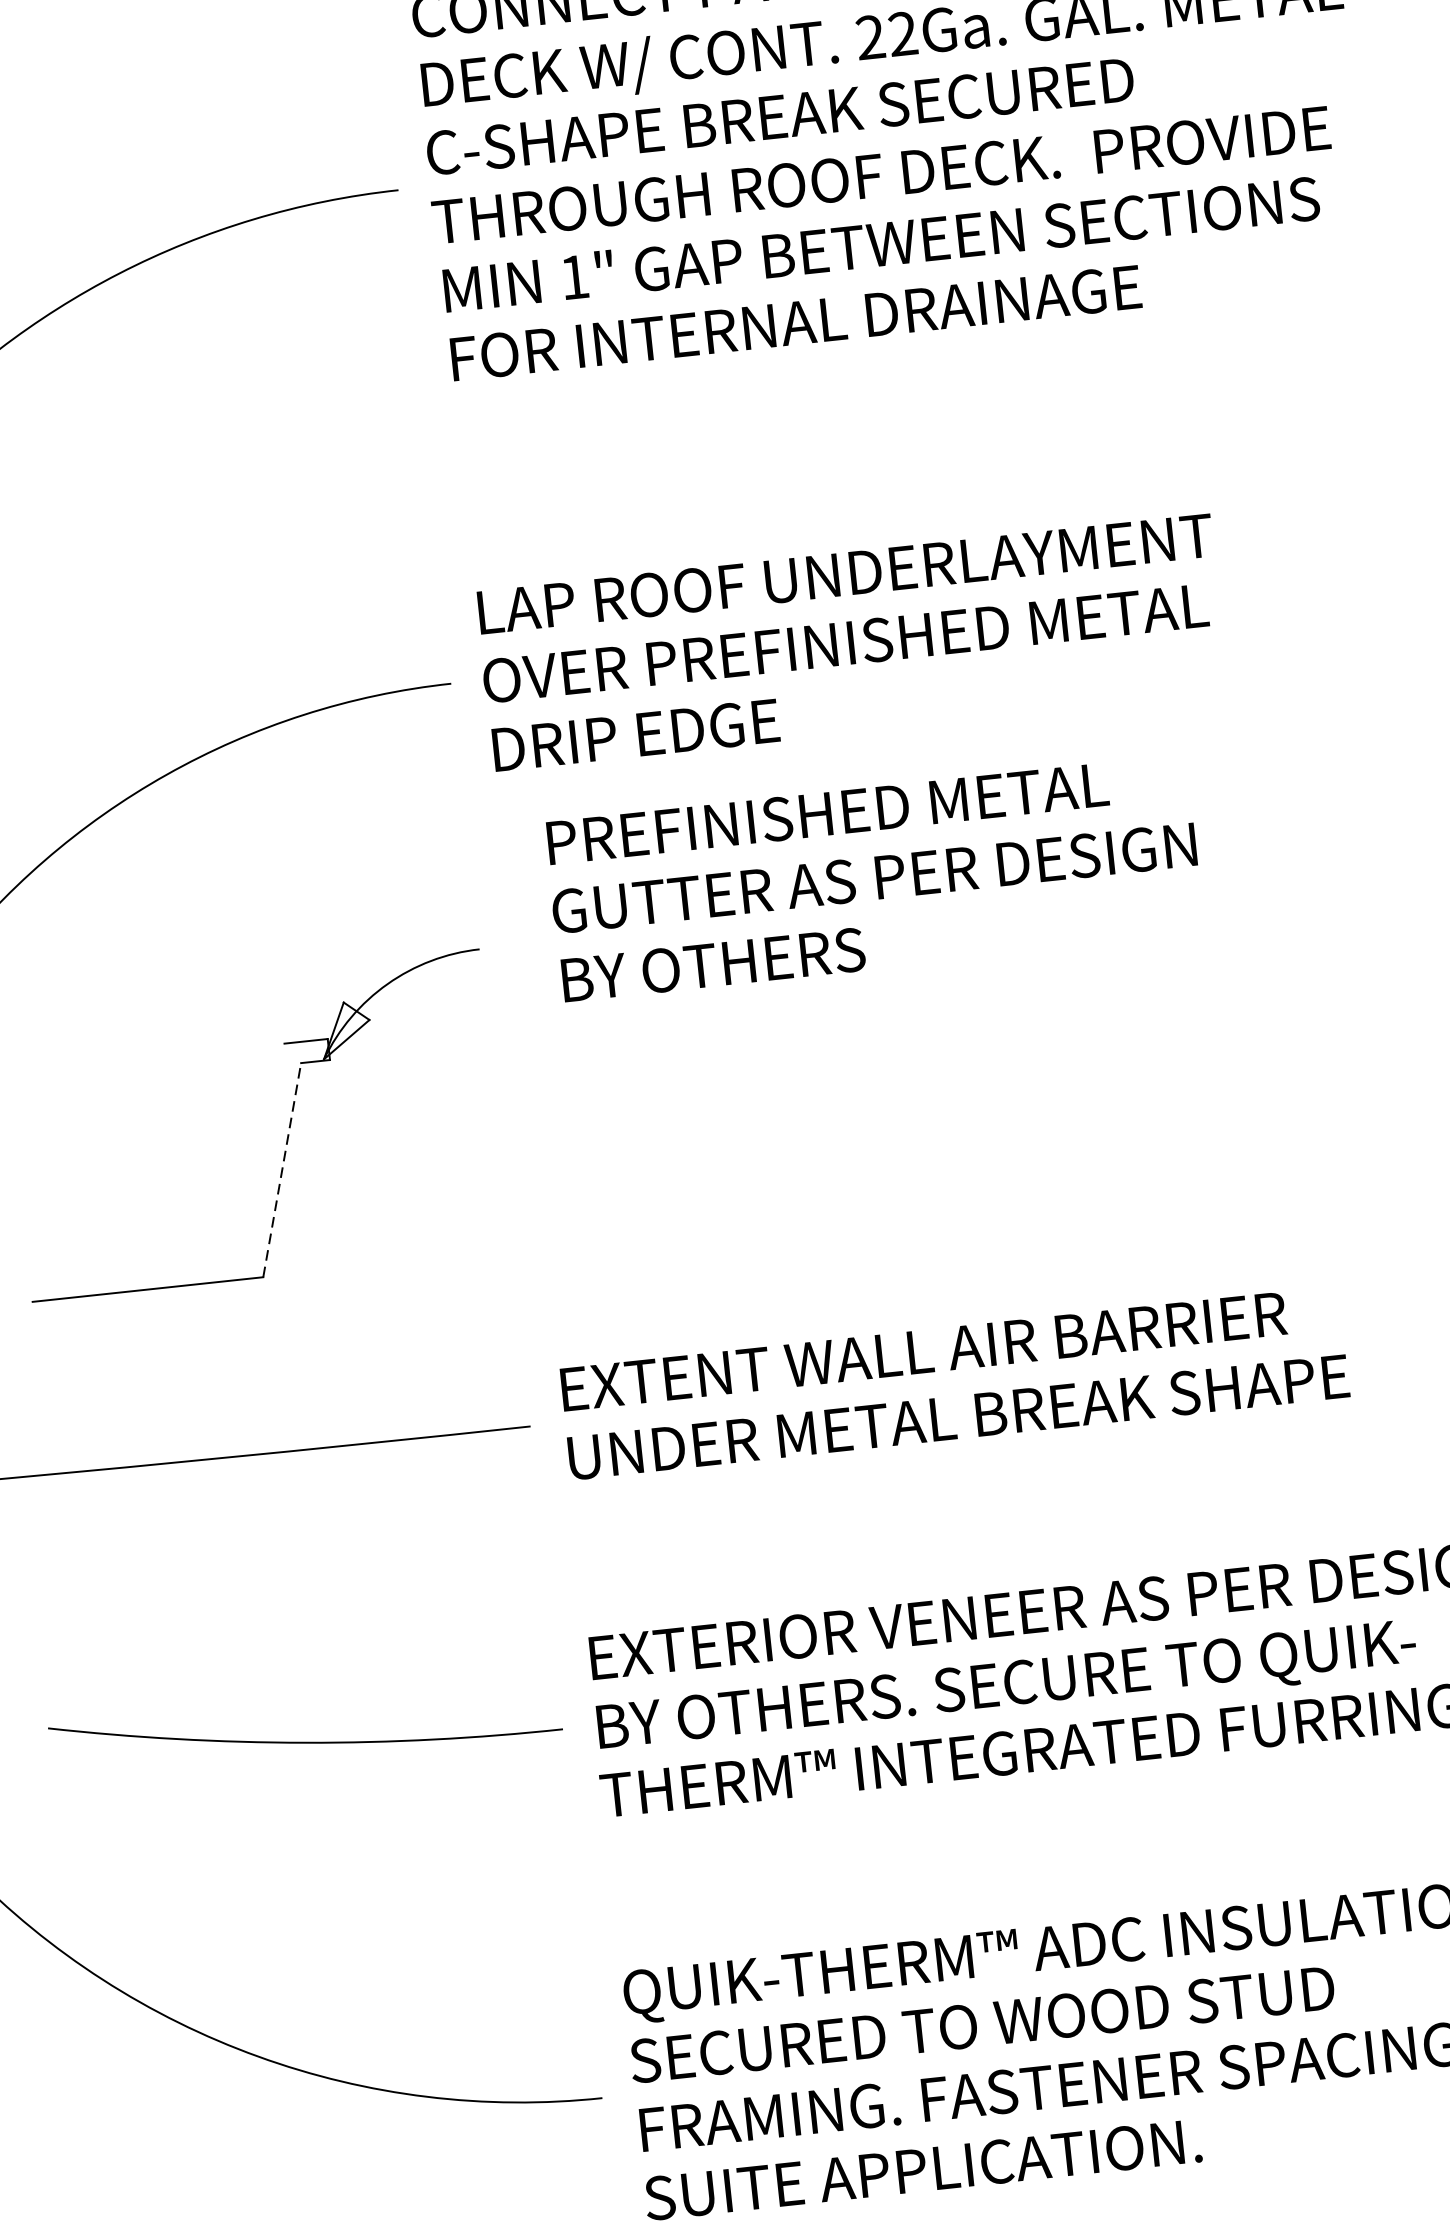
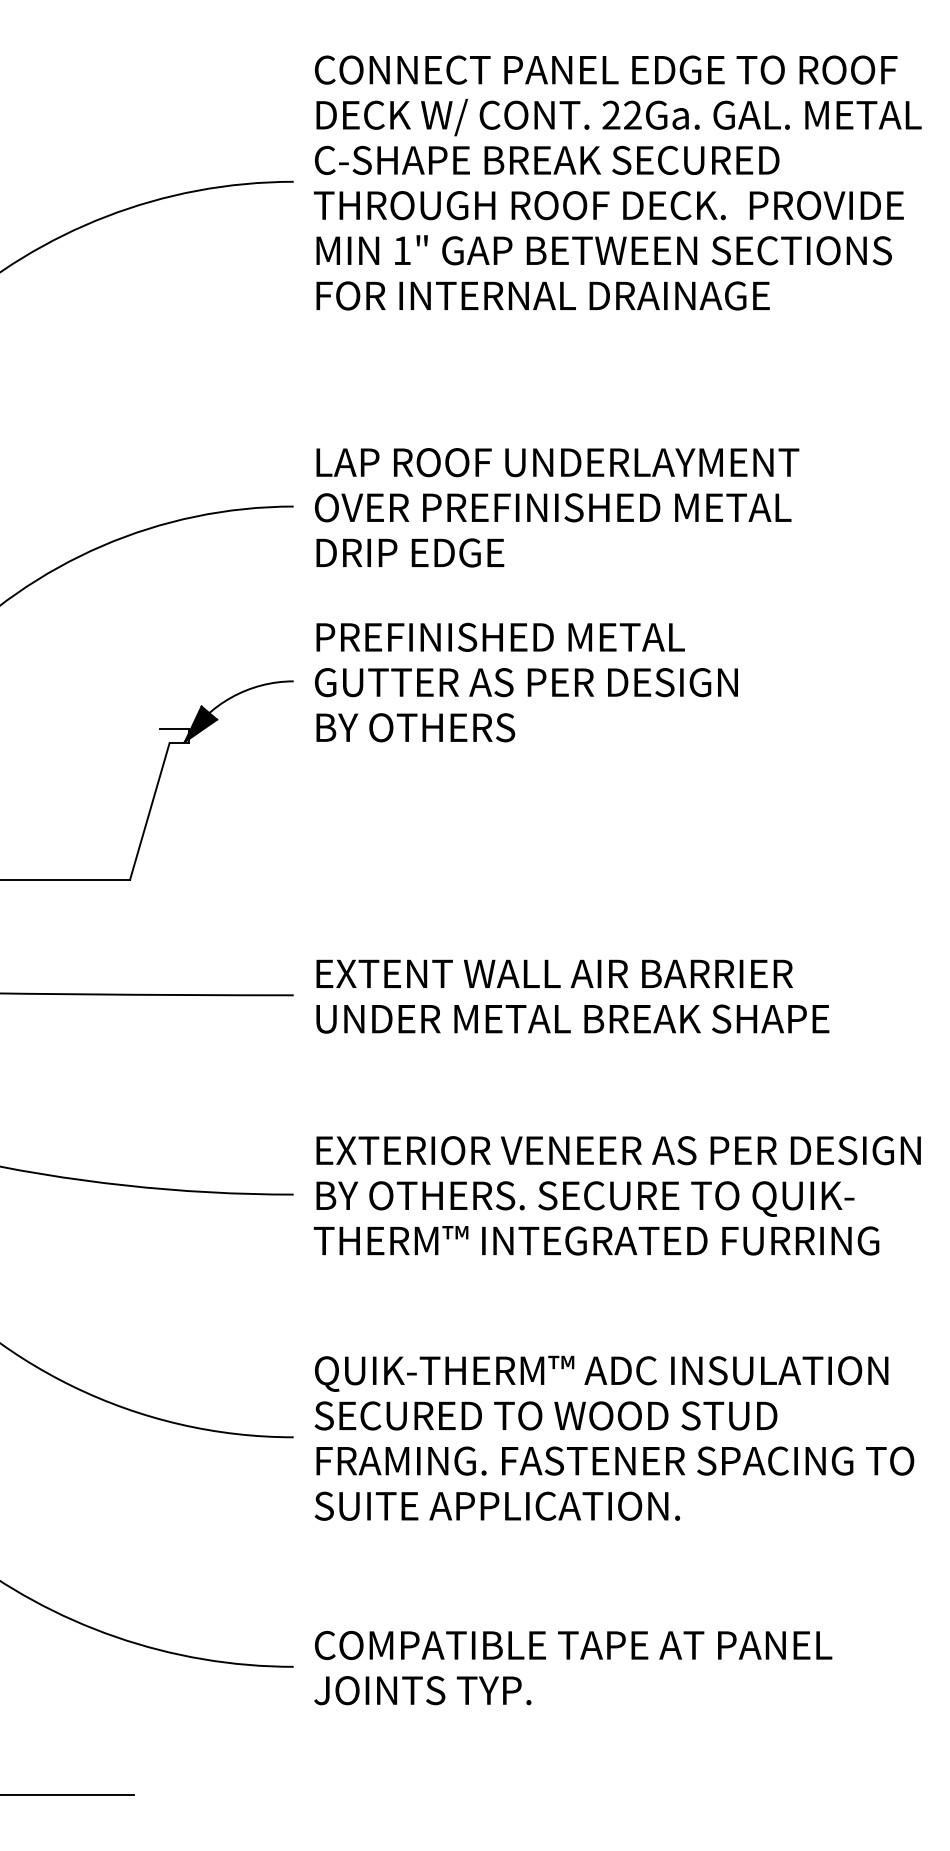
text: (874, 878) -> (526, 682), moved
fill: (345, 1030) -> (200, 724), added
line: (283, 1168) -> (150, 810), dashed -> solid

